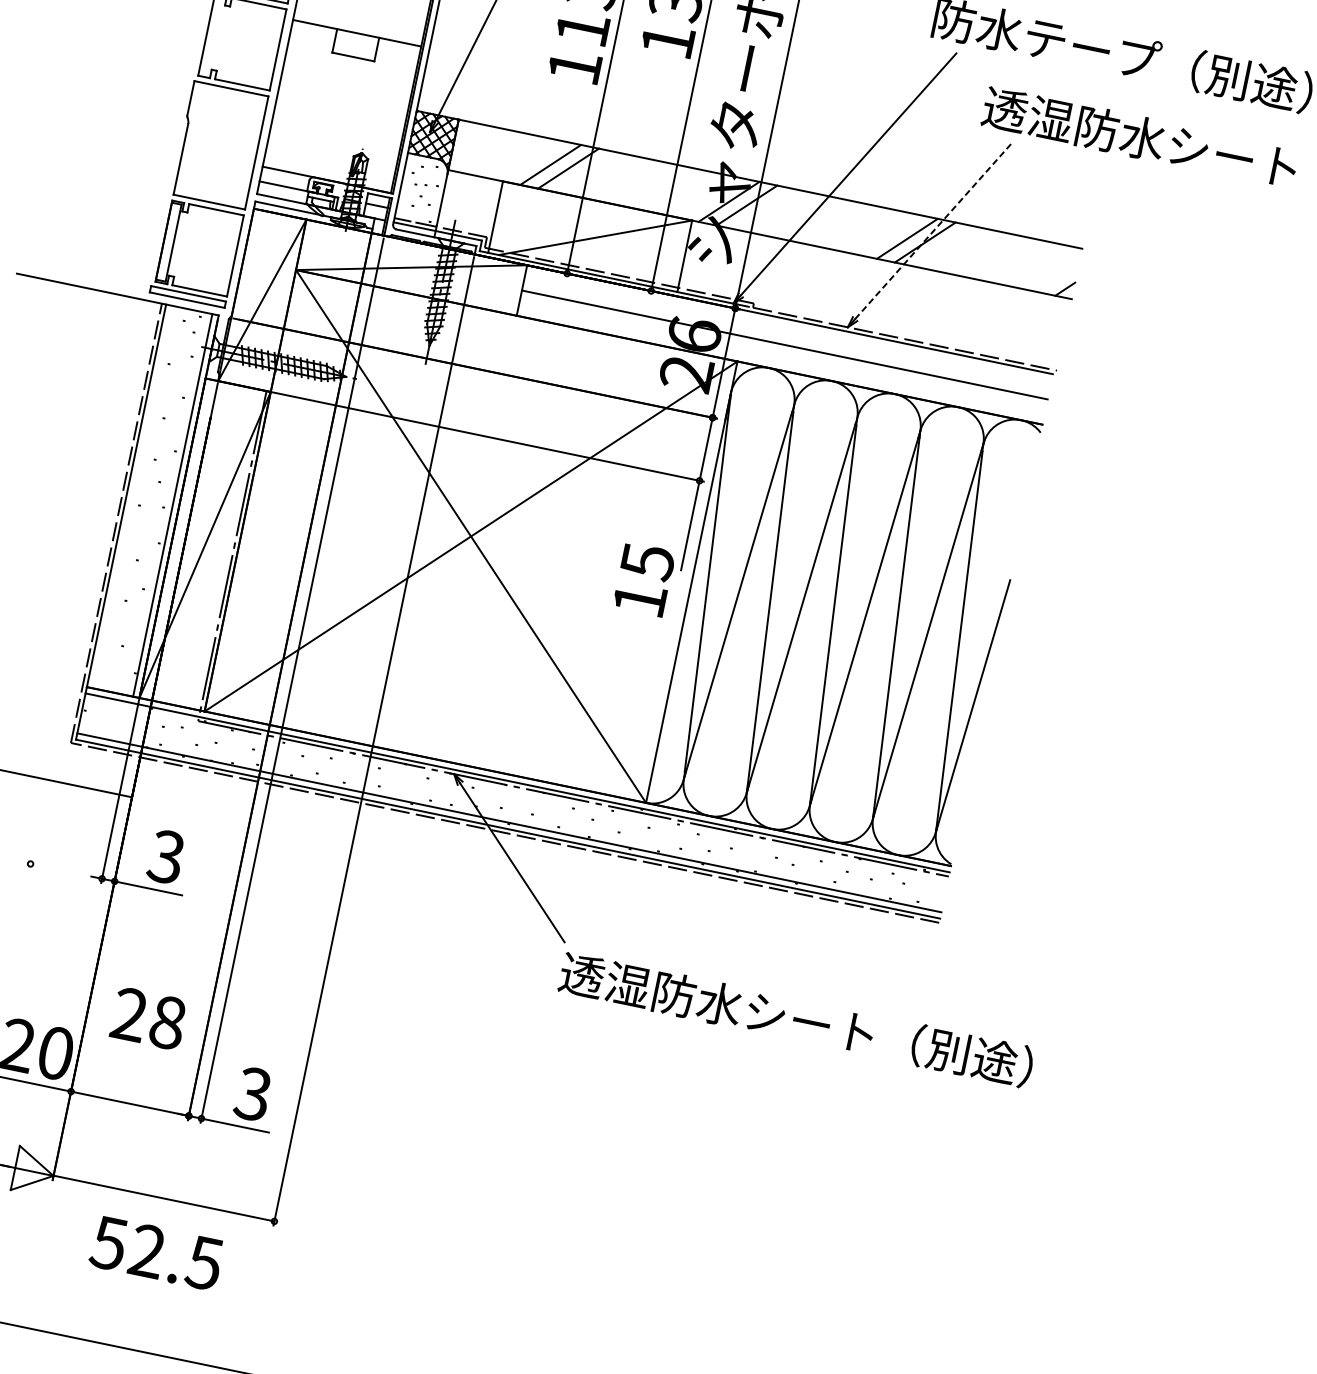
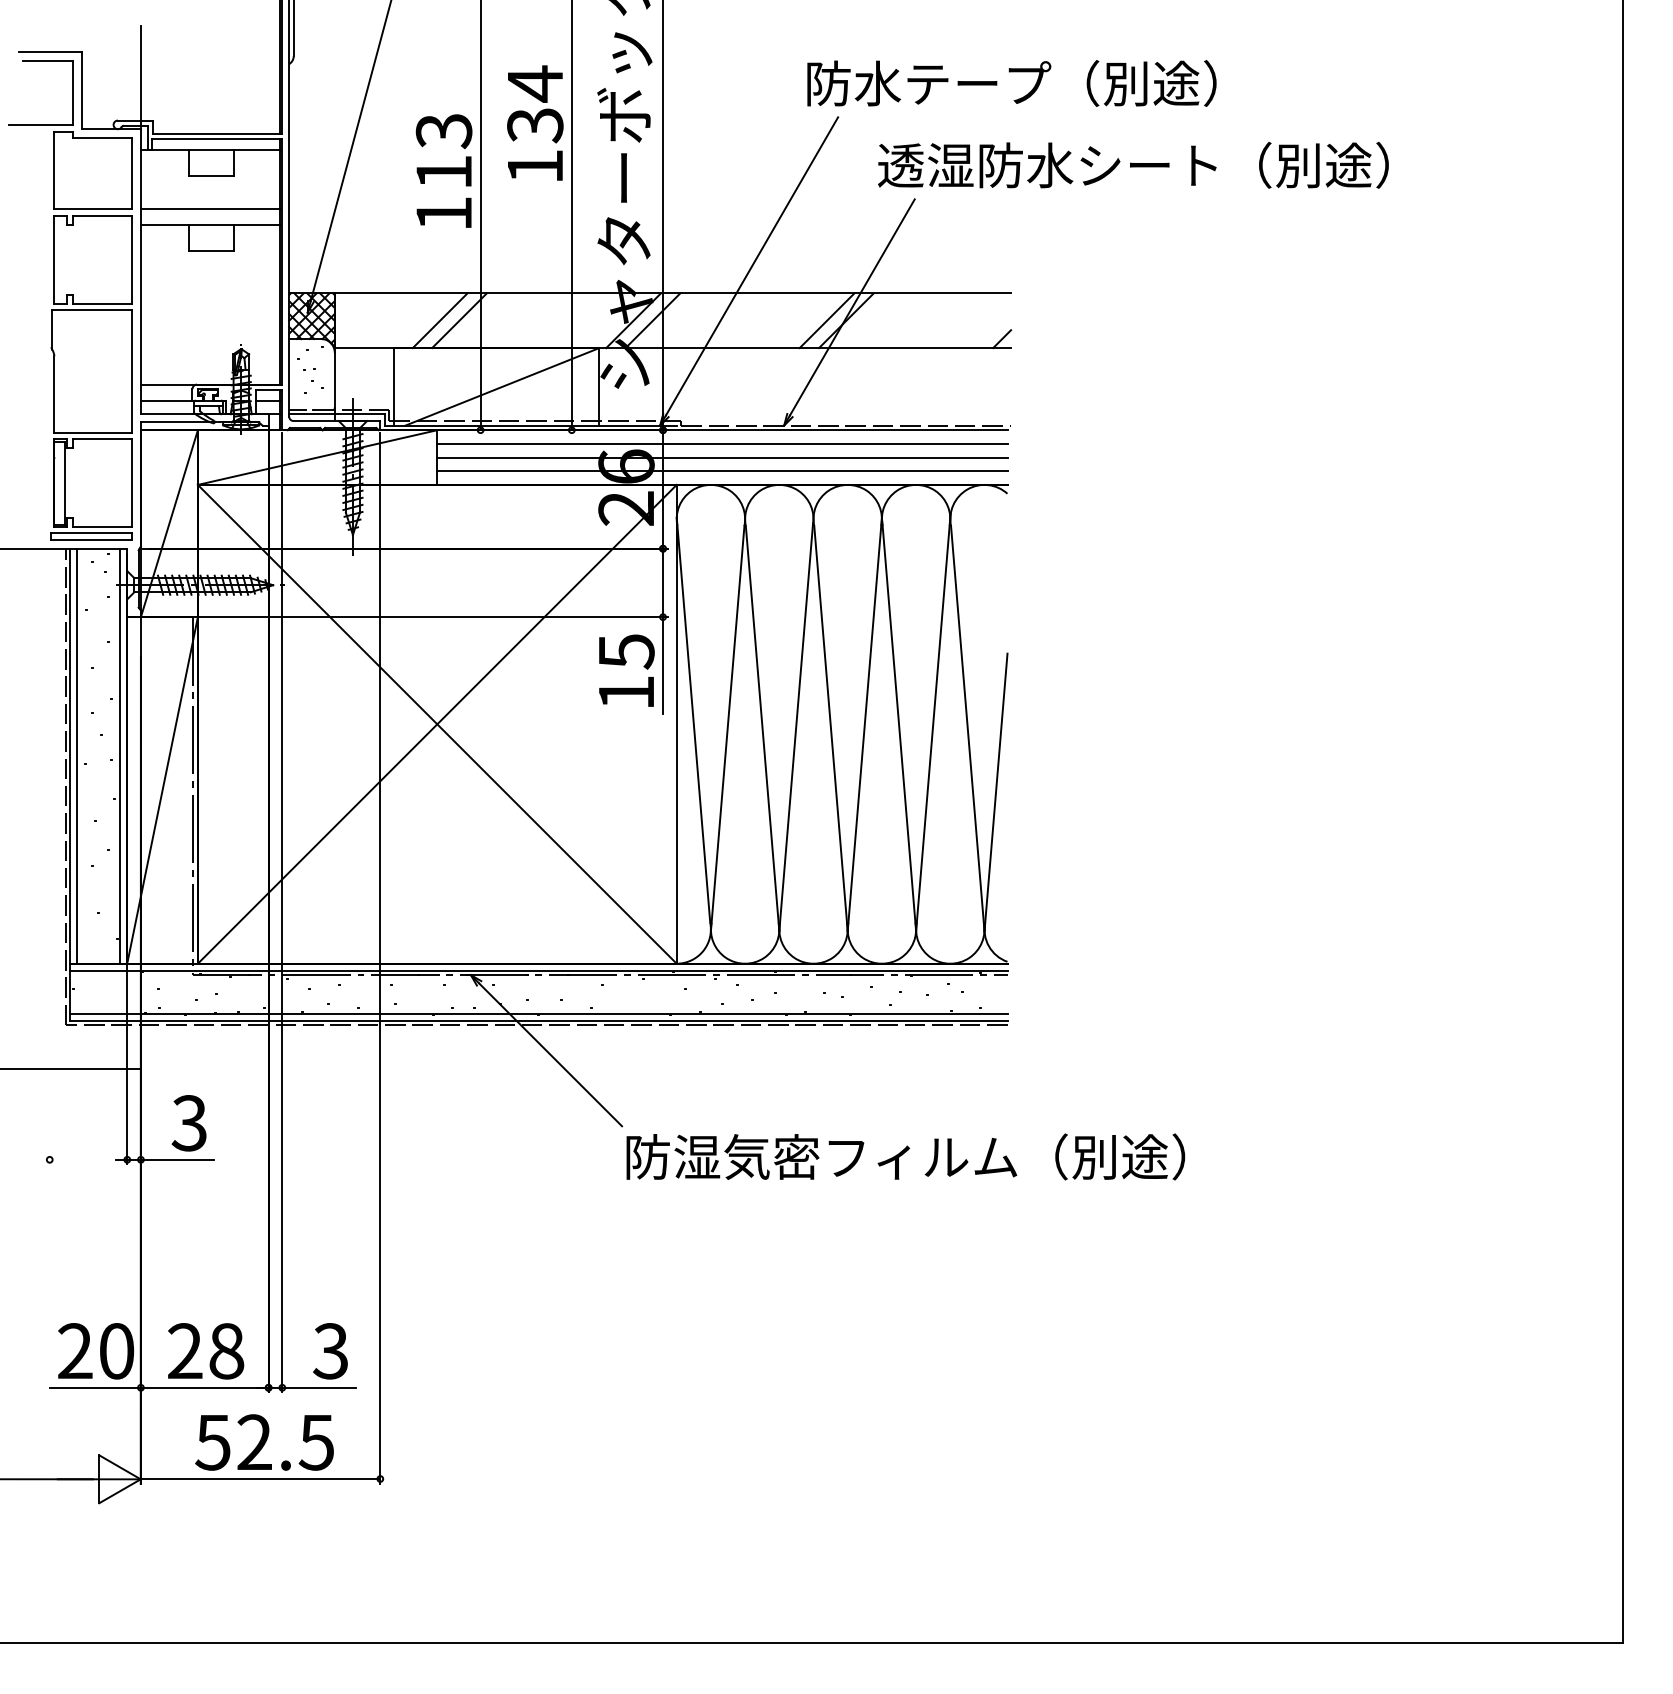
line: (360, 18) -> (210, 209), added
line: (933, 231) -> (852, 307), dashed -> solid
line: (787, 332) -> (722, 443), added
line: (782, 357) -> (722, 471), added
line: (133, 496) -> (77, 755), added
text: (644, 579) -> (626, 670), moved
text: (149, 1019) -> (206, 1351), moved
text: (819, 1024) -> (904, 1156), 透湿防水シート（別途） -> 防湿気密フィルム（別途）
text: (156, 1253) -> (264, 1442), moved

